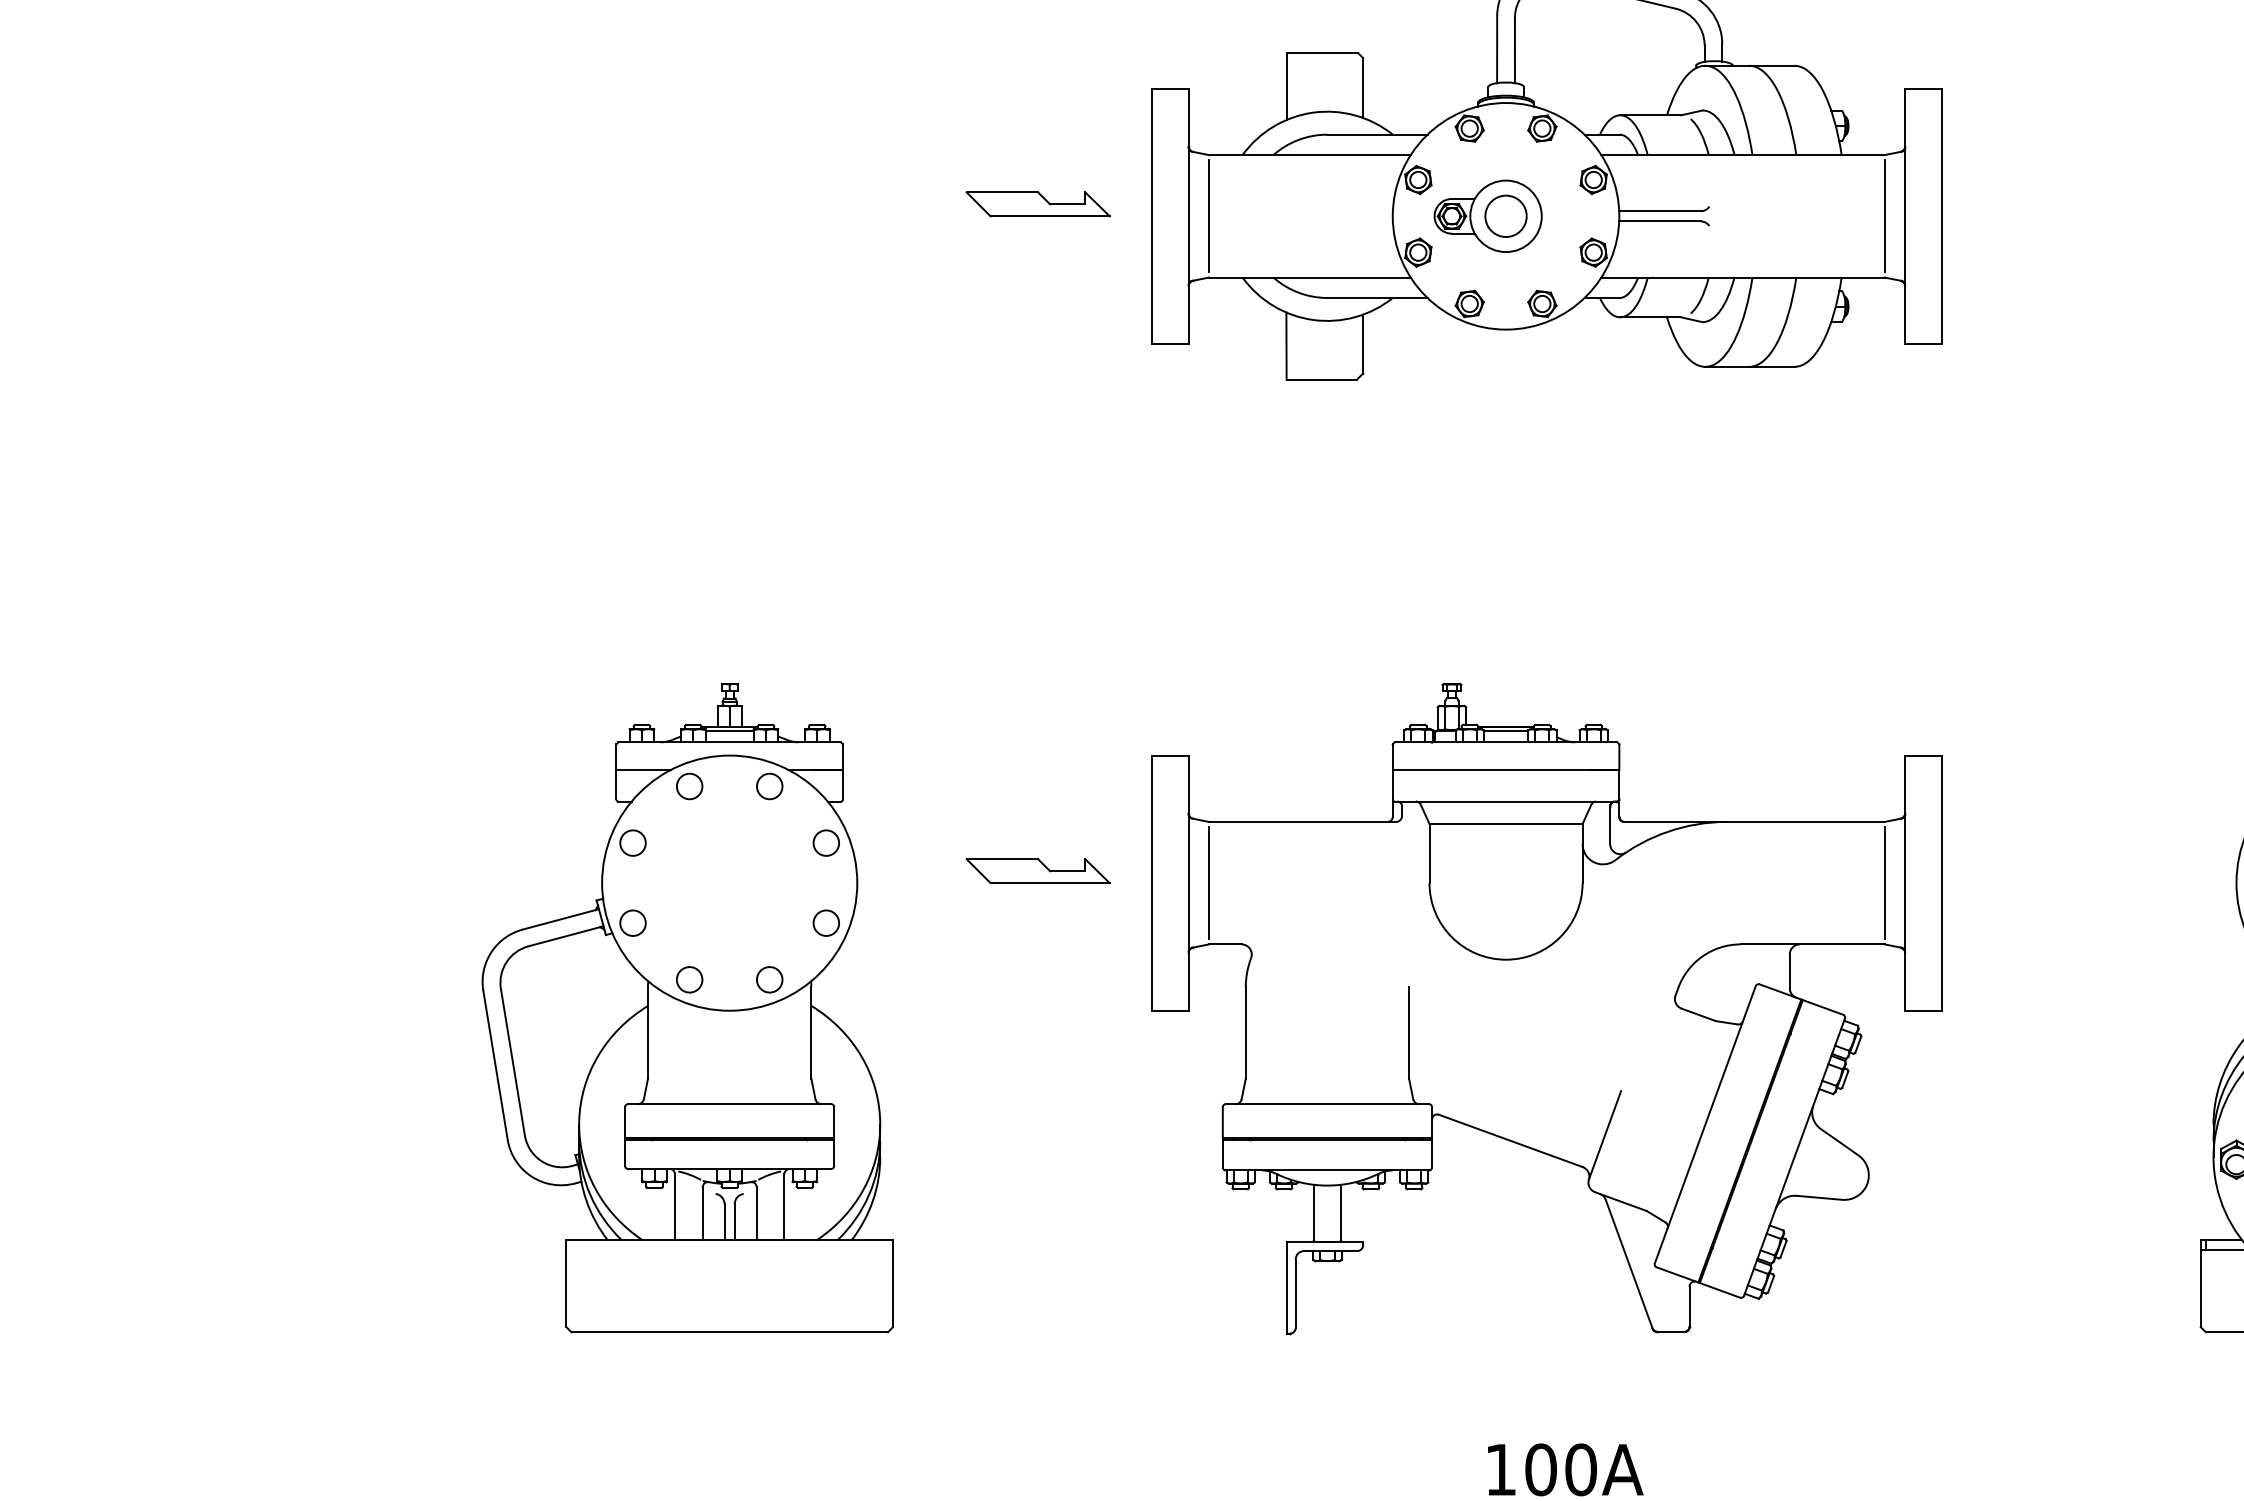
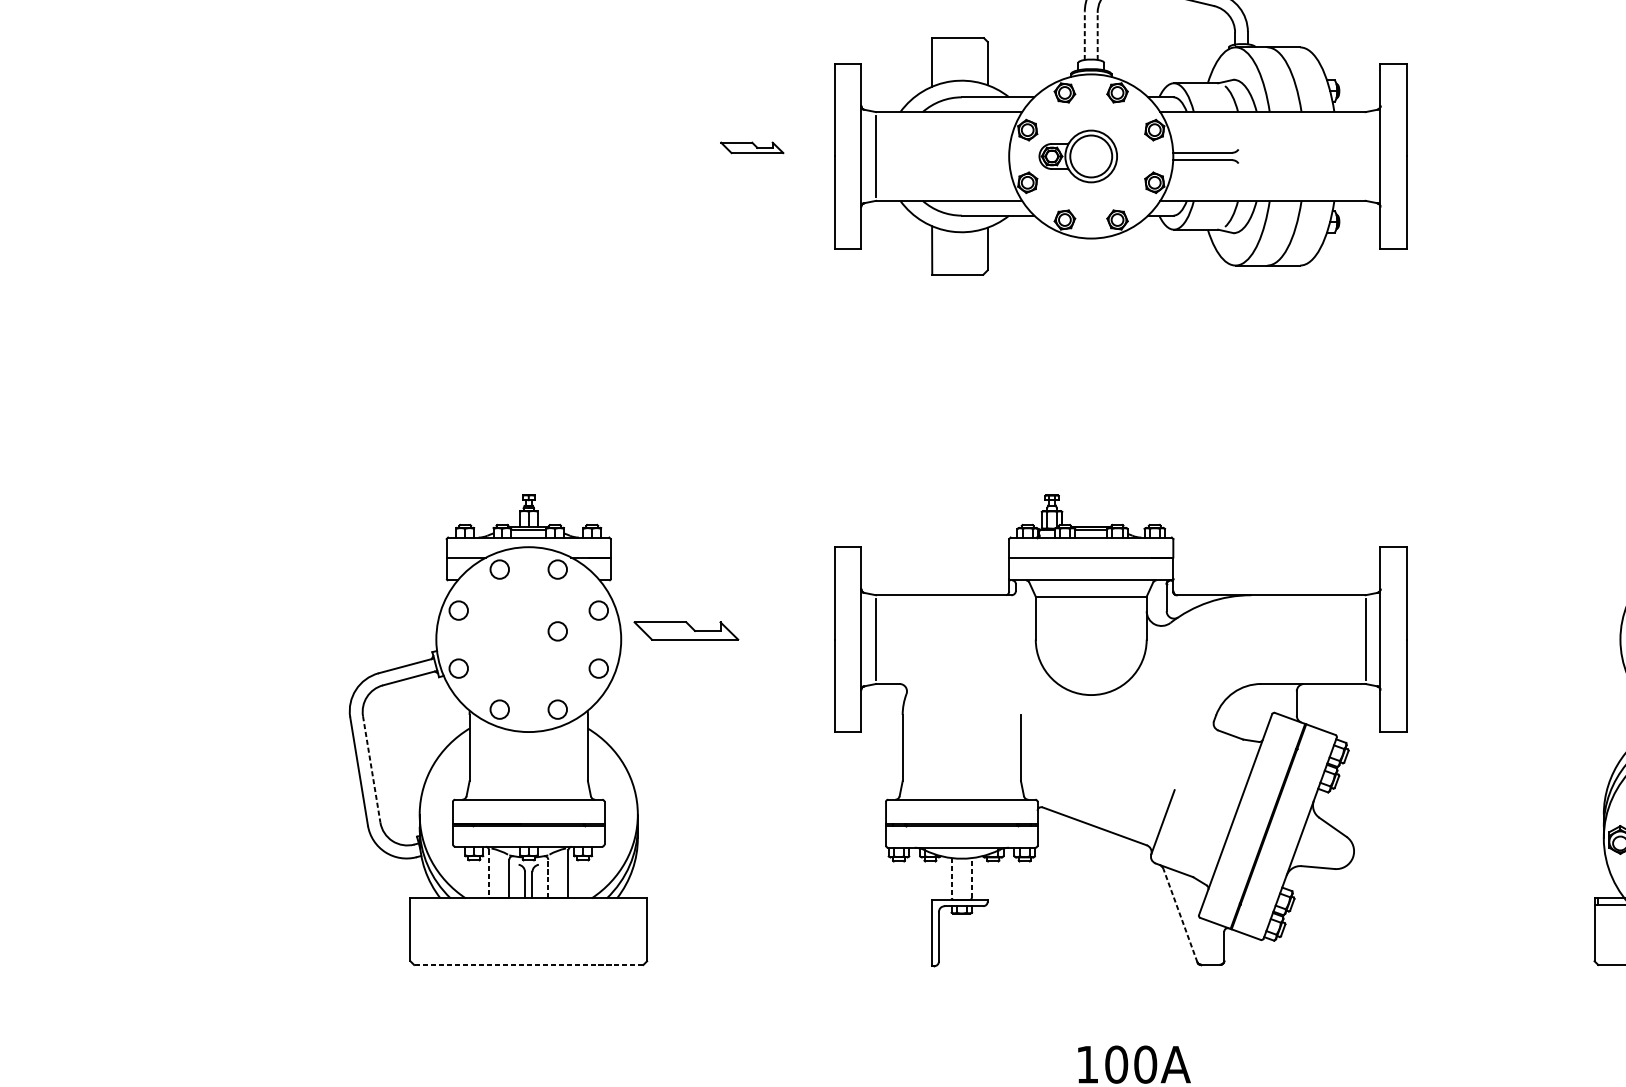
line: (1497, 49) -> (1085, 35), solid -> dashed
line: (1514, 50) -> (1097, 36), solid -> dashed
part: (1037, 204) -> (751, 147), size x0.6
circle: (1505, 215) -> (1090, 155), size x1.4
line: (1884, 216) -> (1365, 156), removed
circle: (769, 871) -> (557, 631), added
part: (1037, 871) -> (685, 631), moved
line: (513, 1062) -> (372, 769), solid -> dashed
line: (674, 1207) -> (488, 874), solid -> dashed
line: (1313, 1212) -> (951, 878), solid -> dashed
line: (1341, 1212) -> (972, 878), solid -> dashed
line: (756, 1213) -> (548, 878), solid -> dashed
line: (1629, 1263) -> (1180, 915), solid -> dashed
line: (729, 1332) -> (528, 965), solid -> dashed

